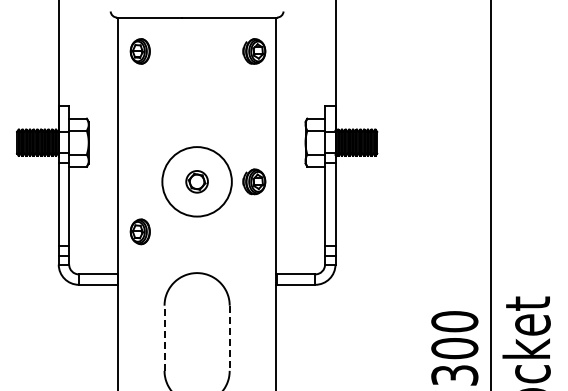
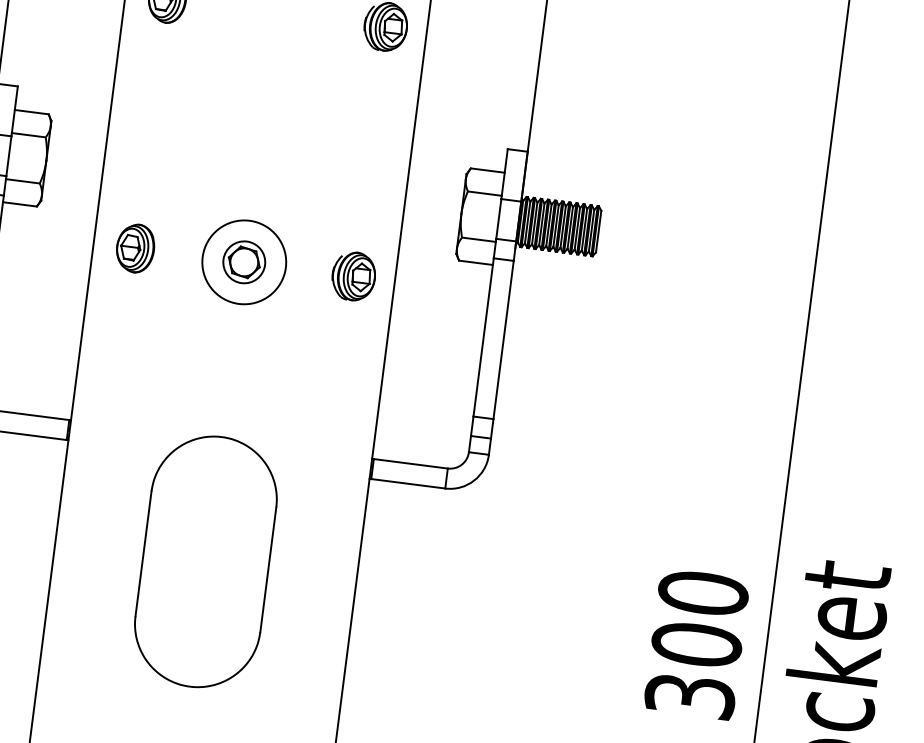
circle: (196, 181) -> (243, 261), size x0.62
part: (139, 231) -> (134, 247), moved
line: (164, 338) -> (143, 554), dashed -> solid
line: (229, 338) -> (267, 570), dashed -> solid

